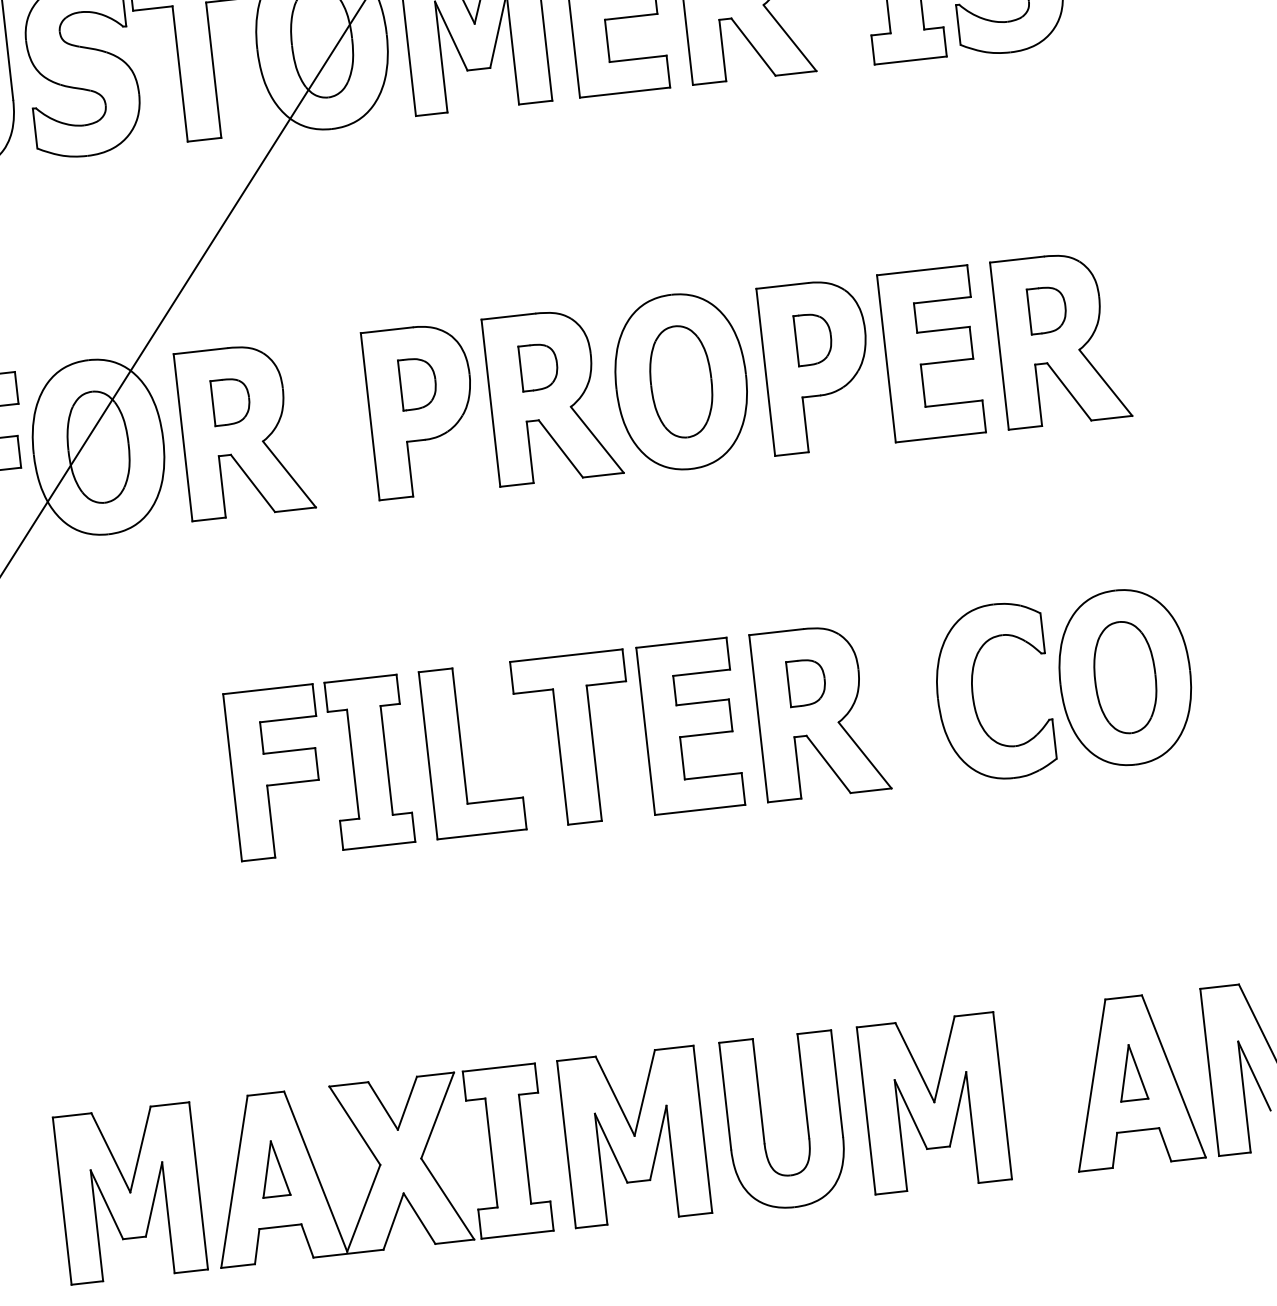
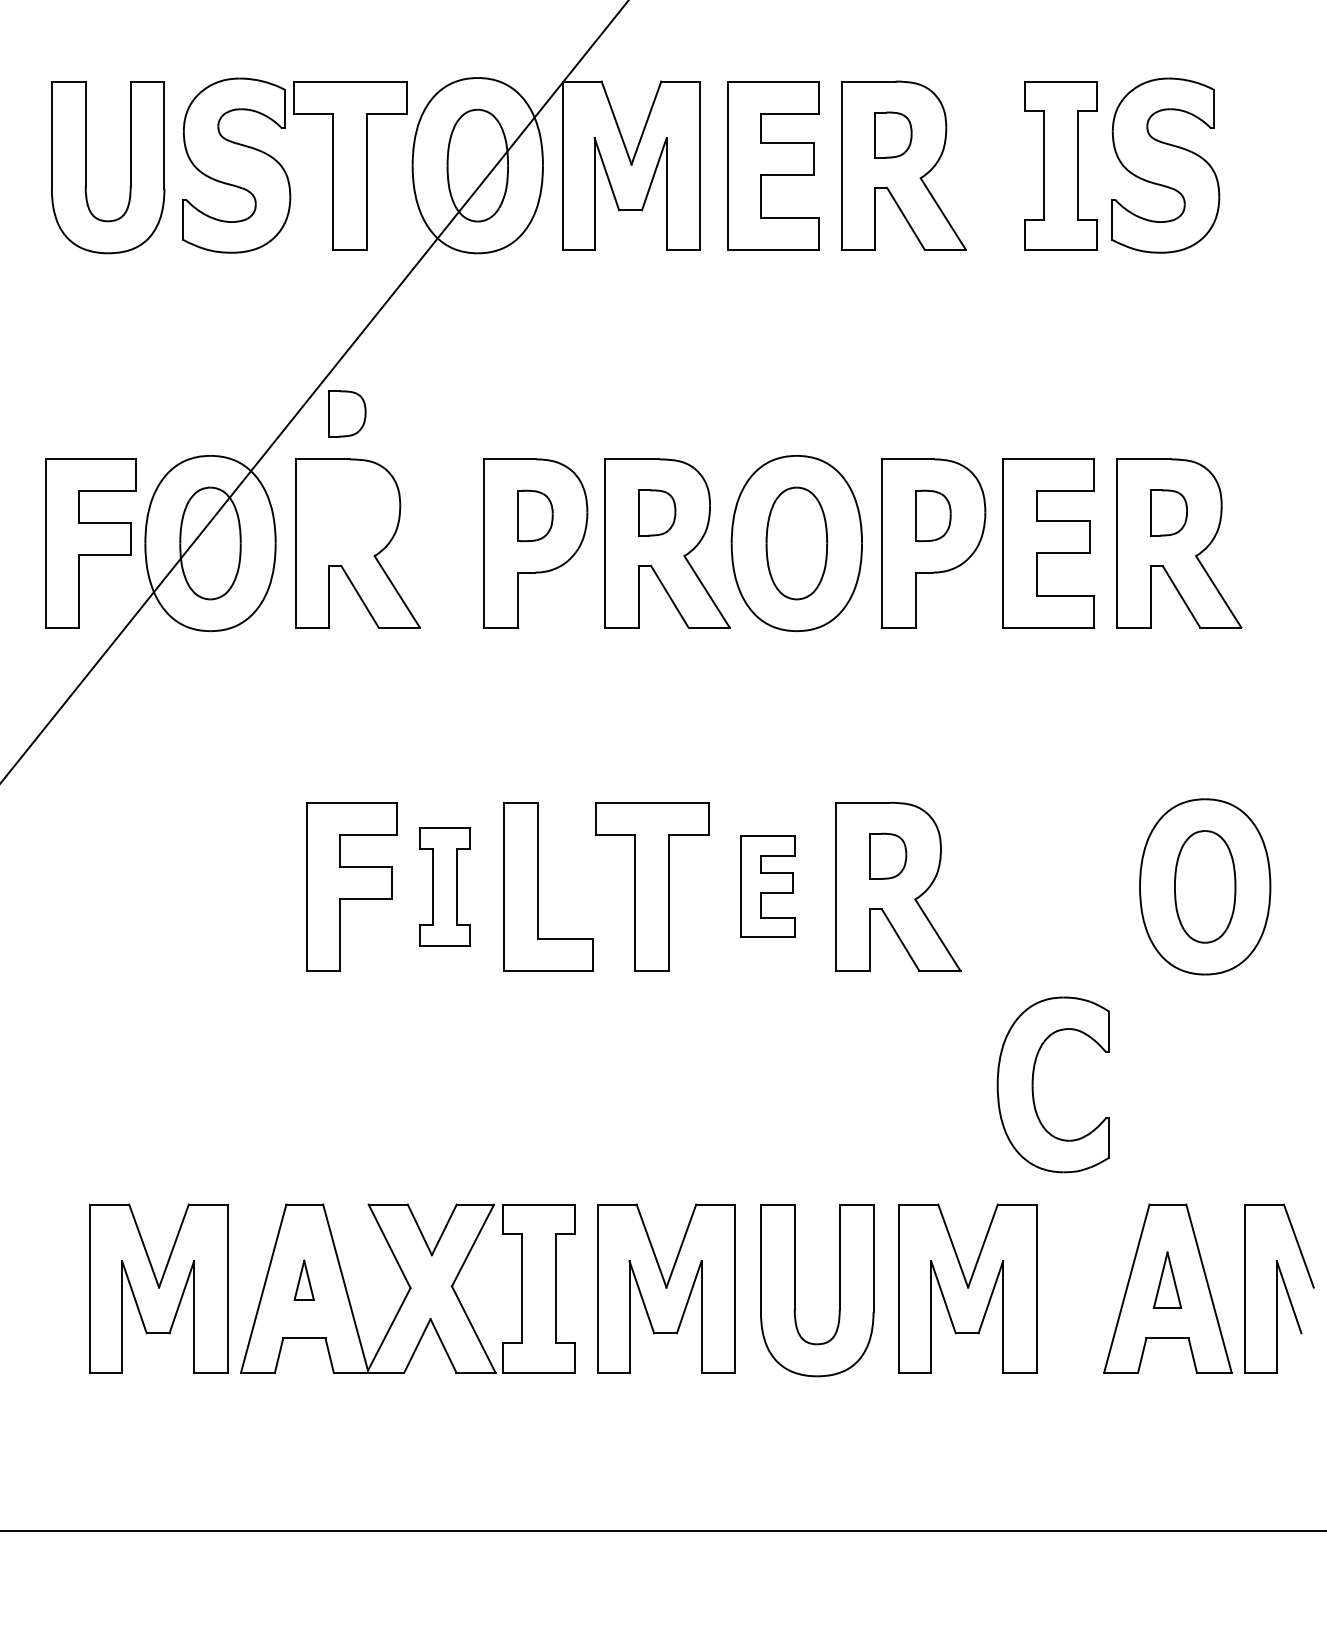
part: (231, 401) -> (347, 413), moved
part: (973, 694) -> (1033, 1084), moved
part: (690, 726) -> (767, 886), size x0.6
part: (369, 762) -> (444, 886), size x0.7
part: (272, 1168) -> (303, 1279), size x0.7

